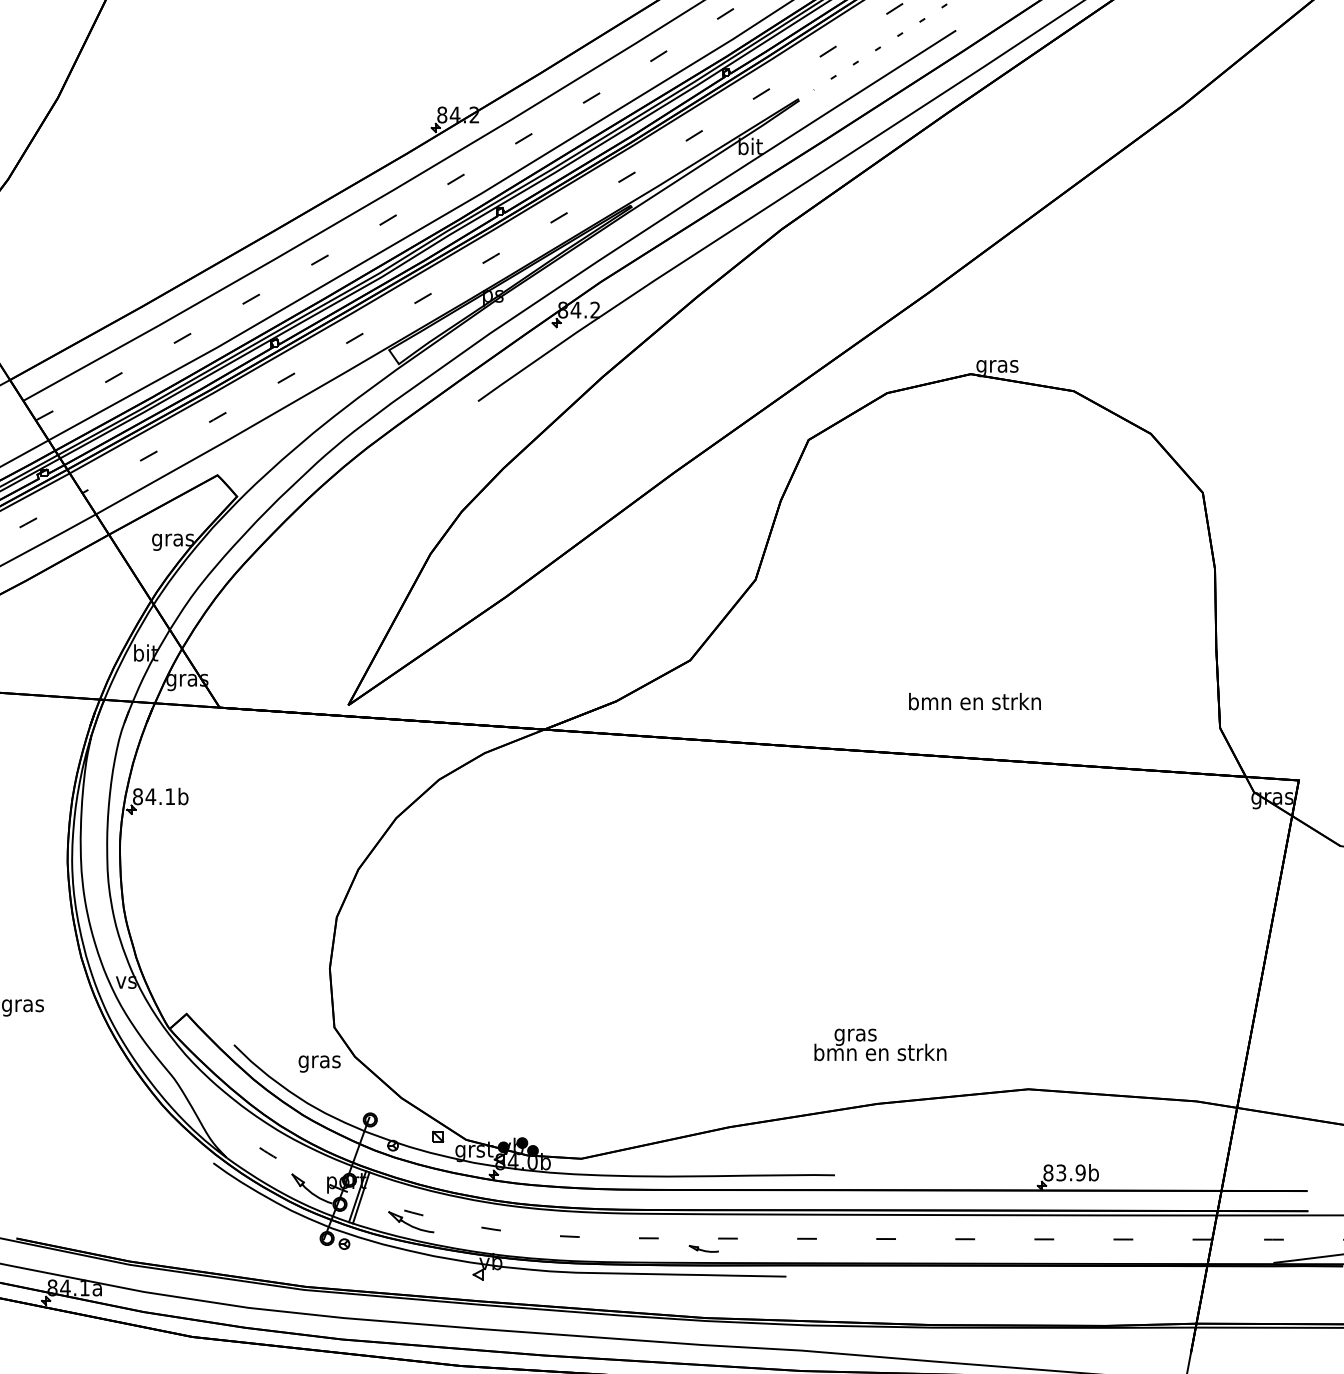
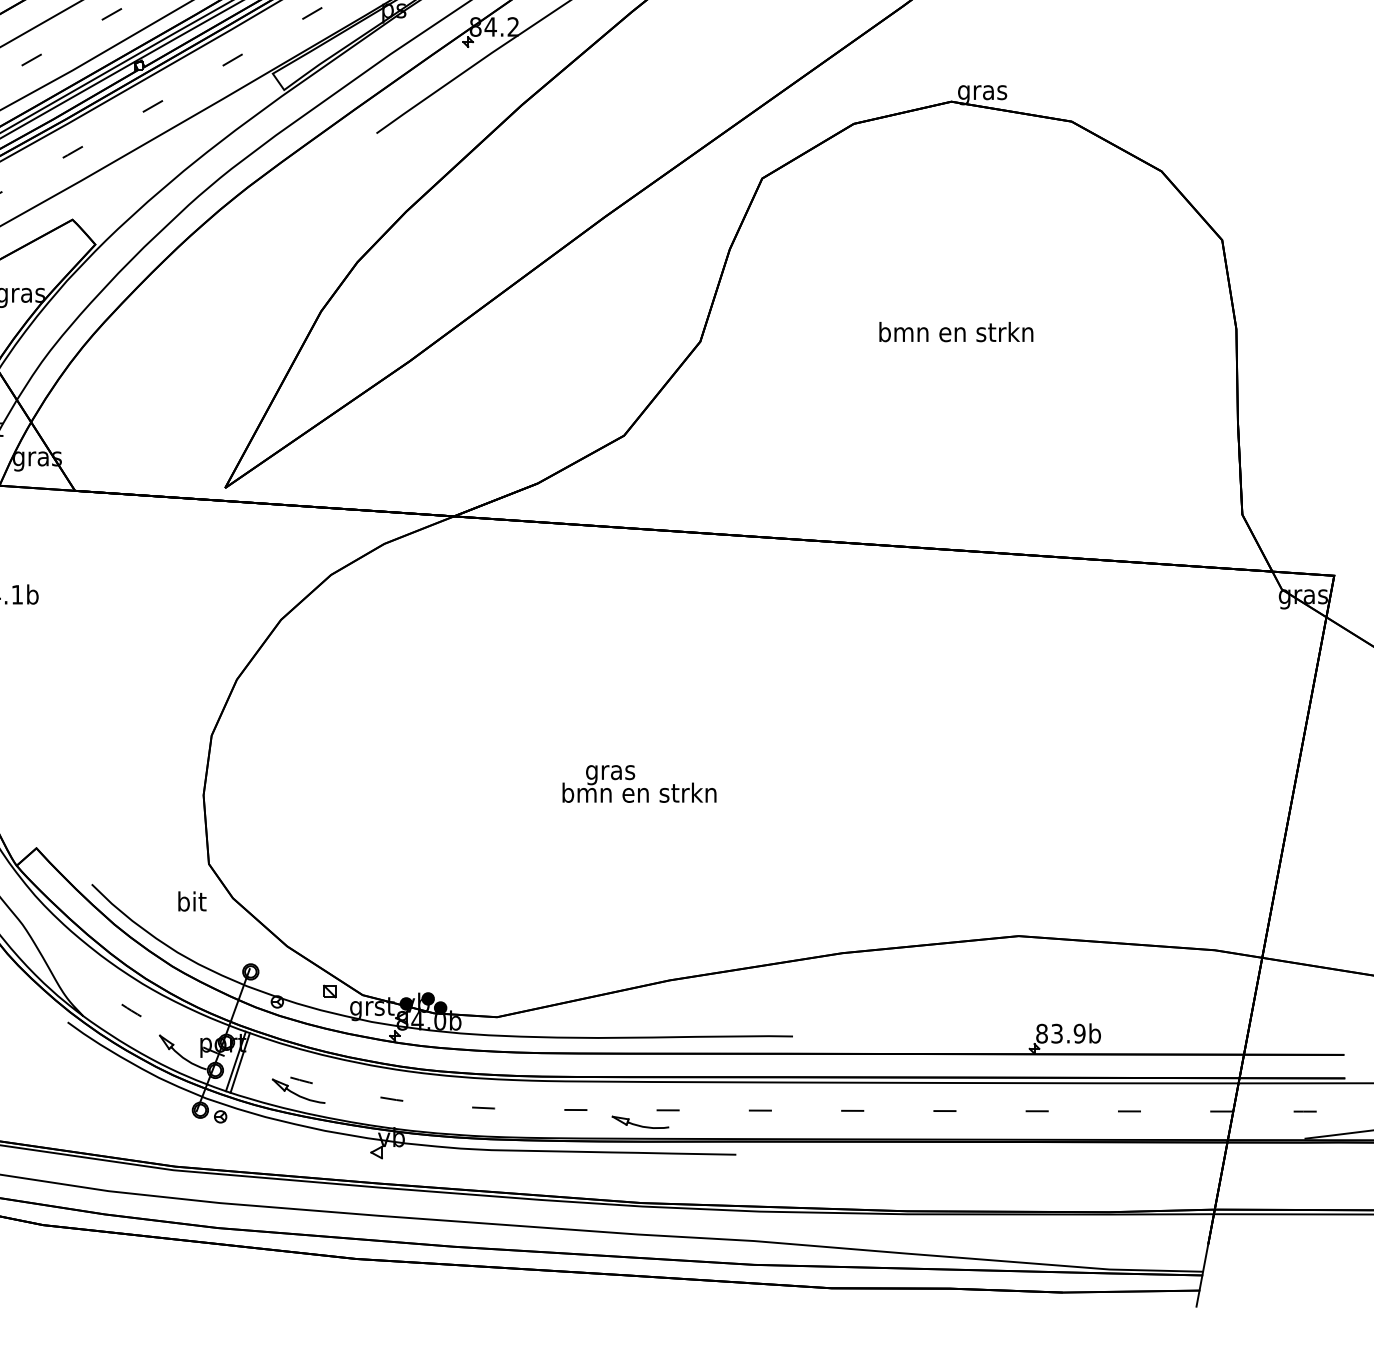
text: (974, 701) -> (955, 331), moved
text: (880, 1044) -> (639, 783), moved
text: (319, 1061) -> (191, 903), gras -> bit
part: (703, 1248) -> (639, 1121), size x1.67

